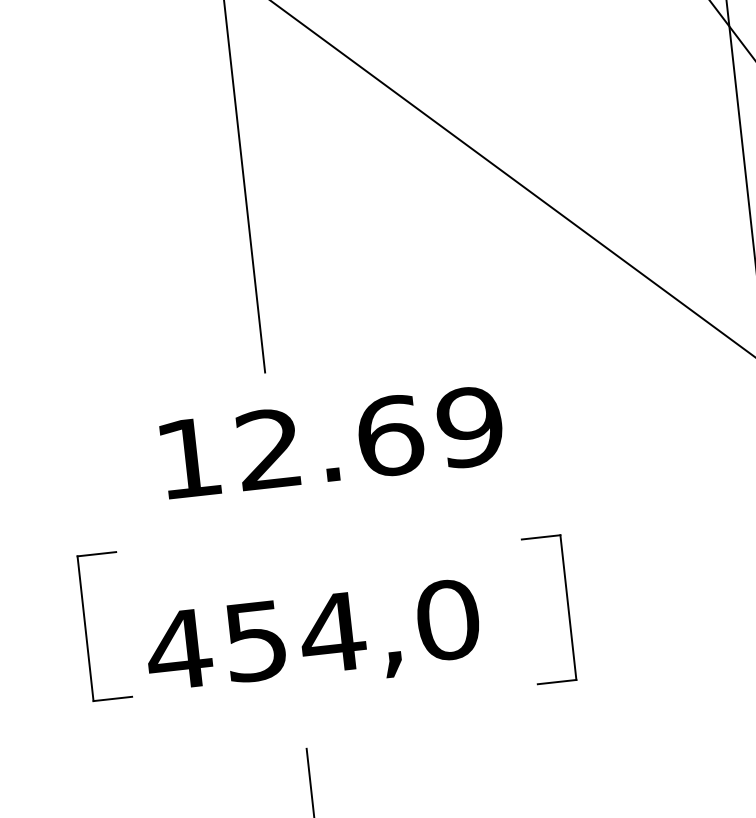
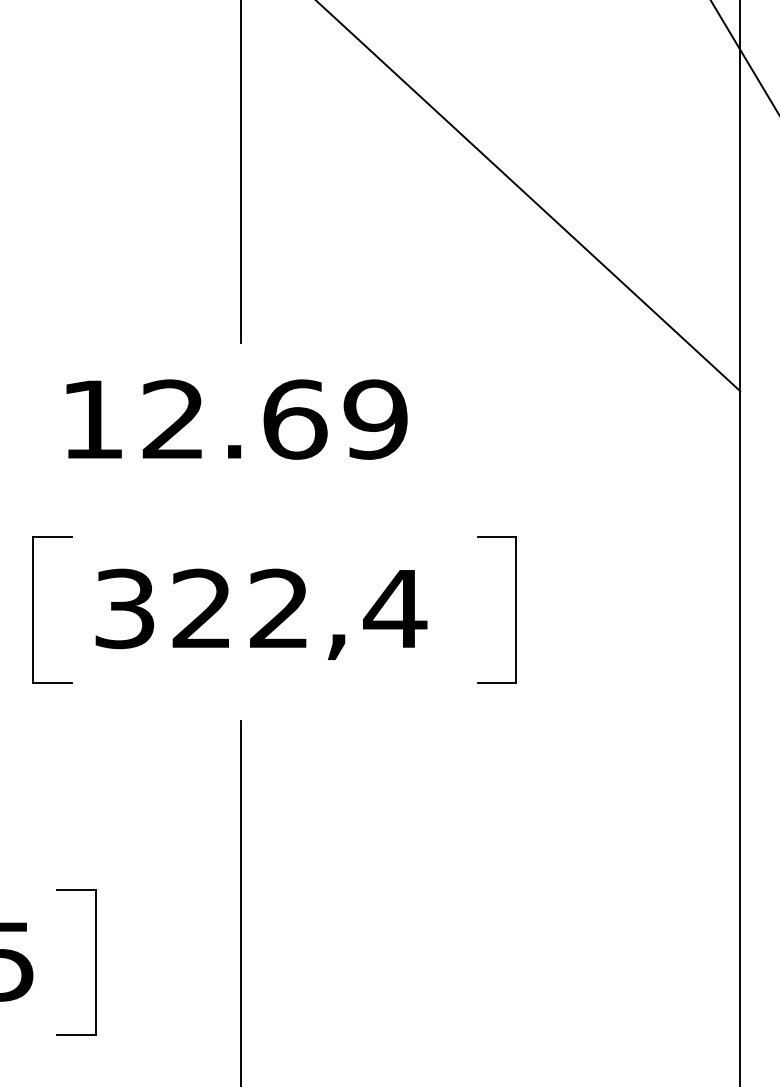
text: (331, 442) -> (236, 419), moved
part: (85, 628) -> (33, 609), moved
text: (312, 634) -> (259, 608), 454,0 -> 322,4

